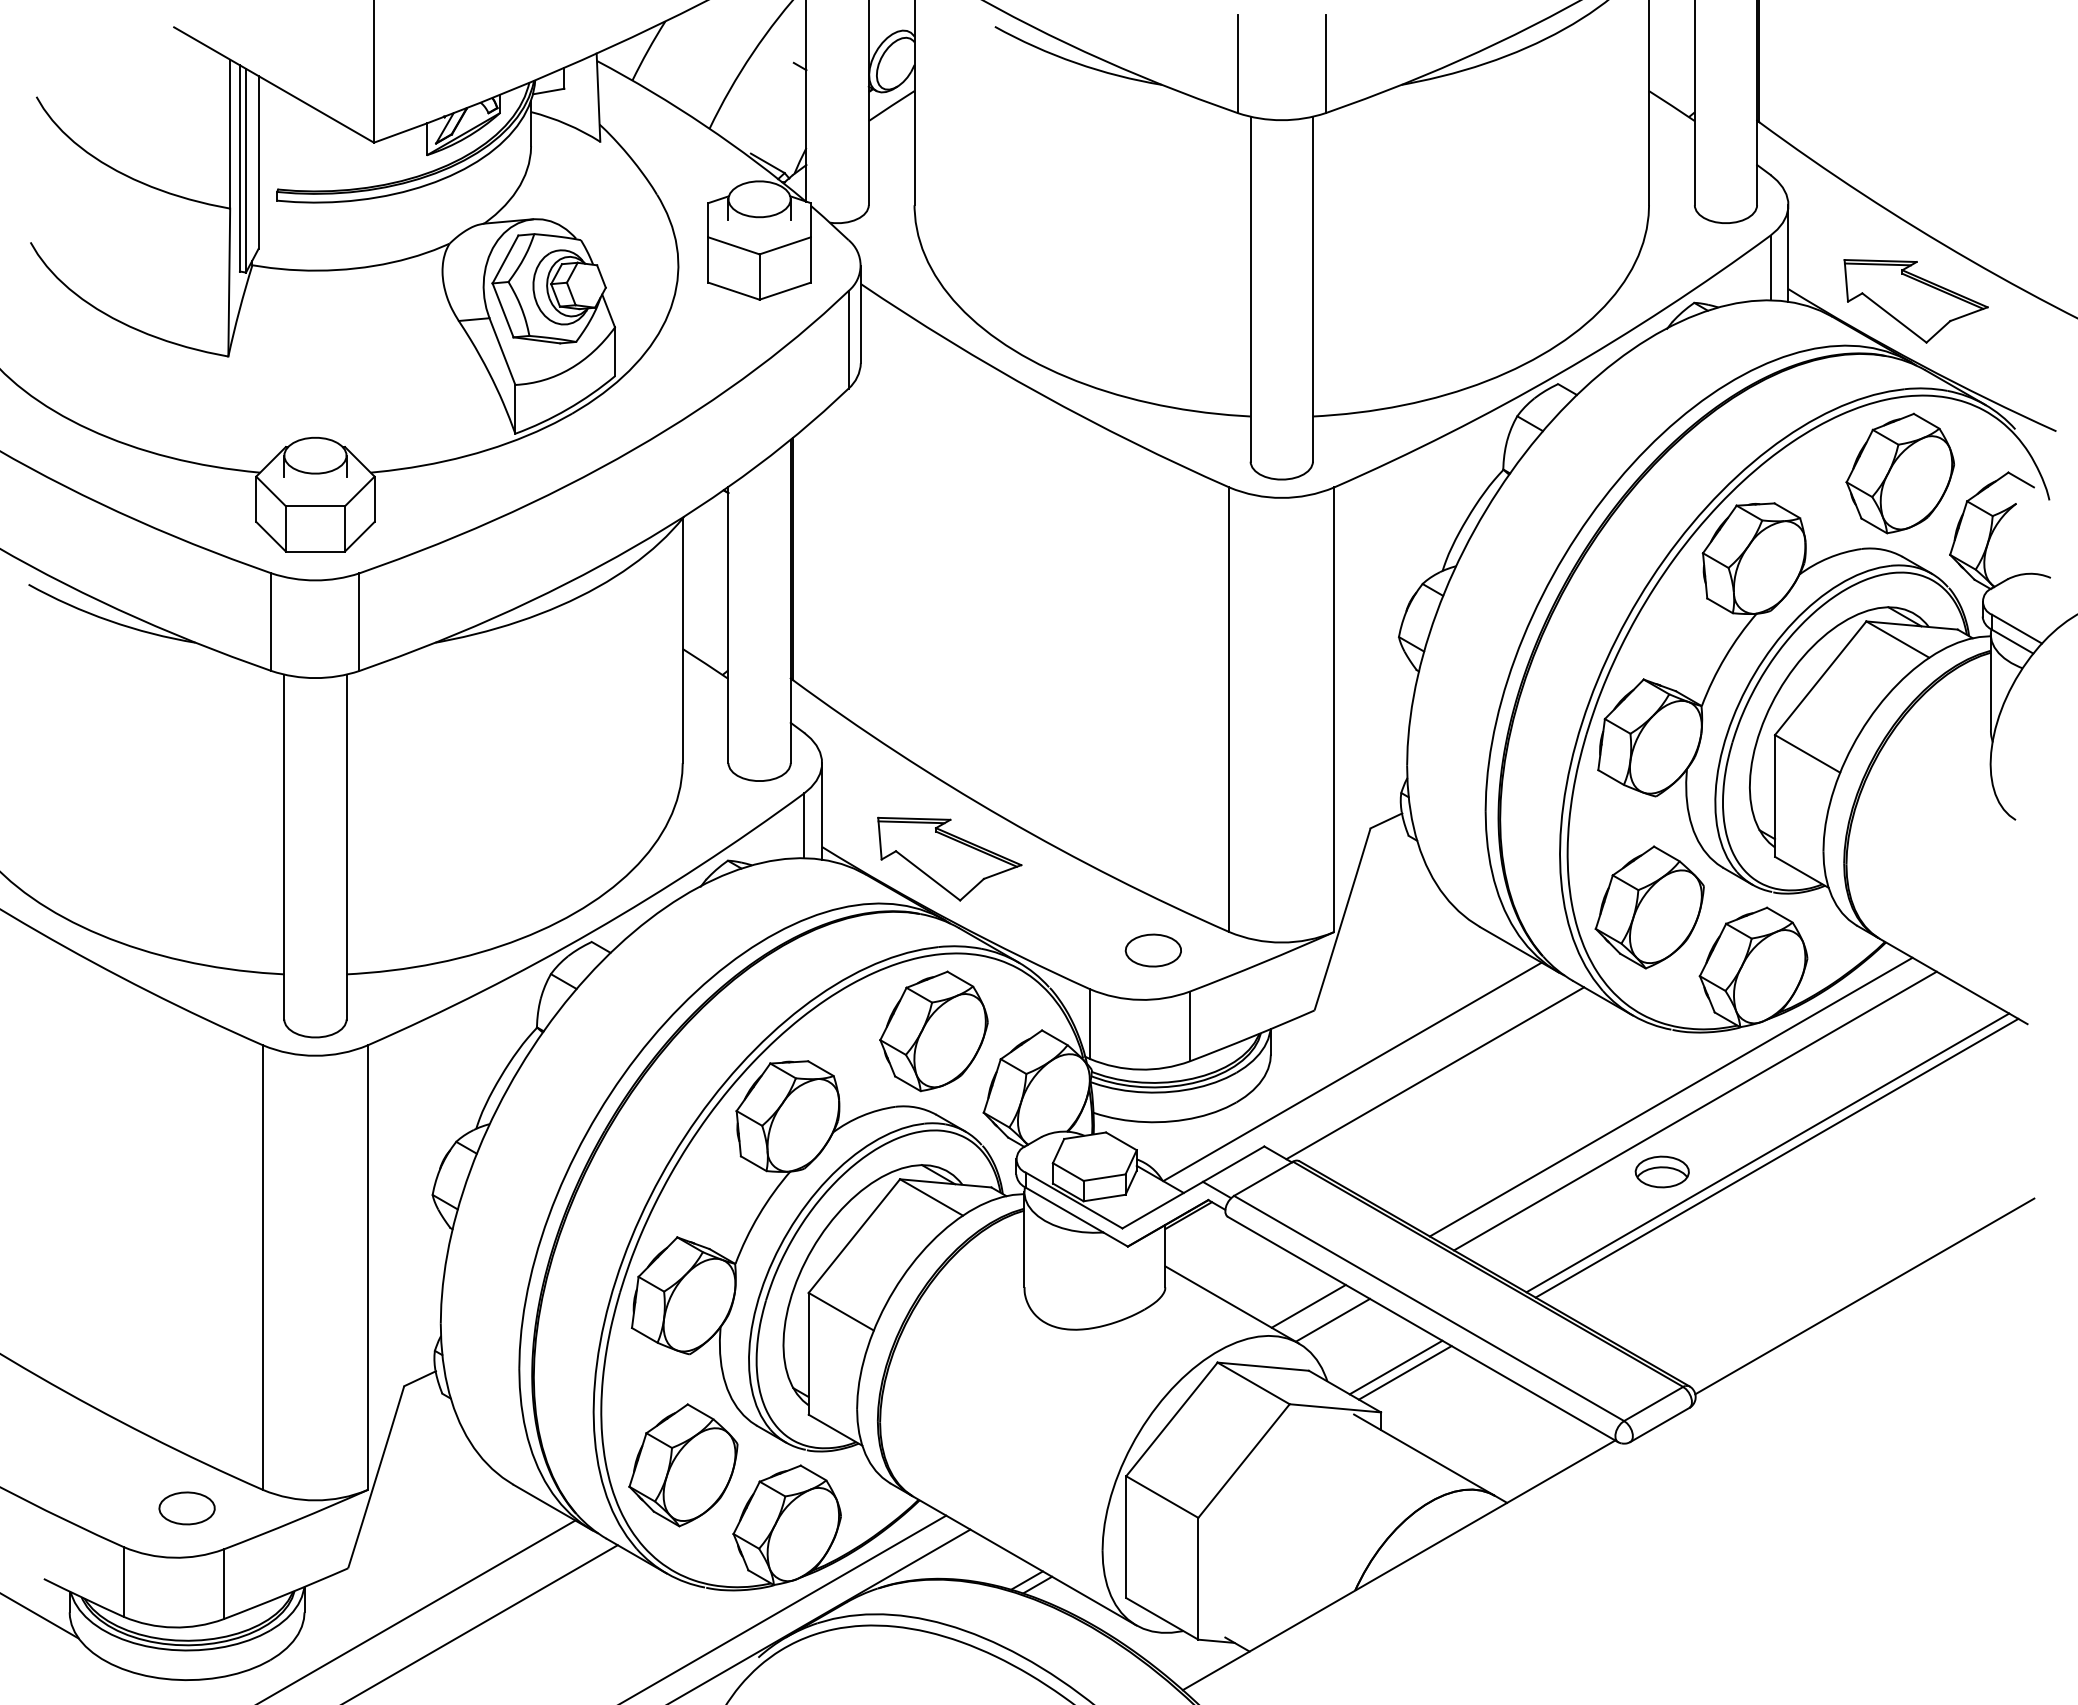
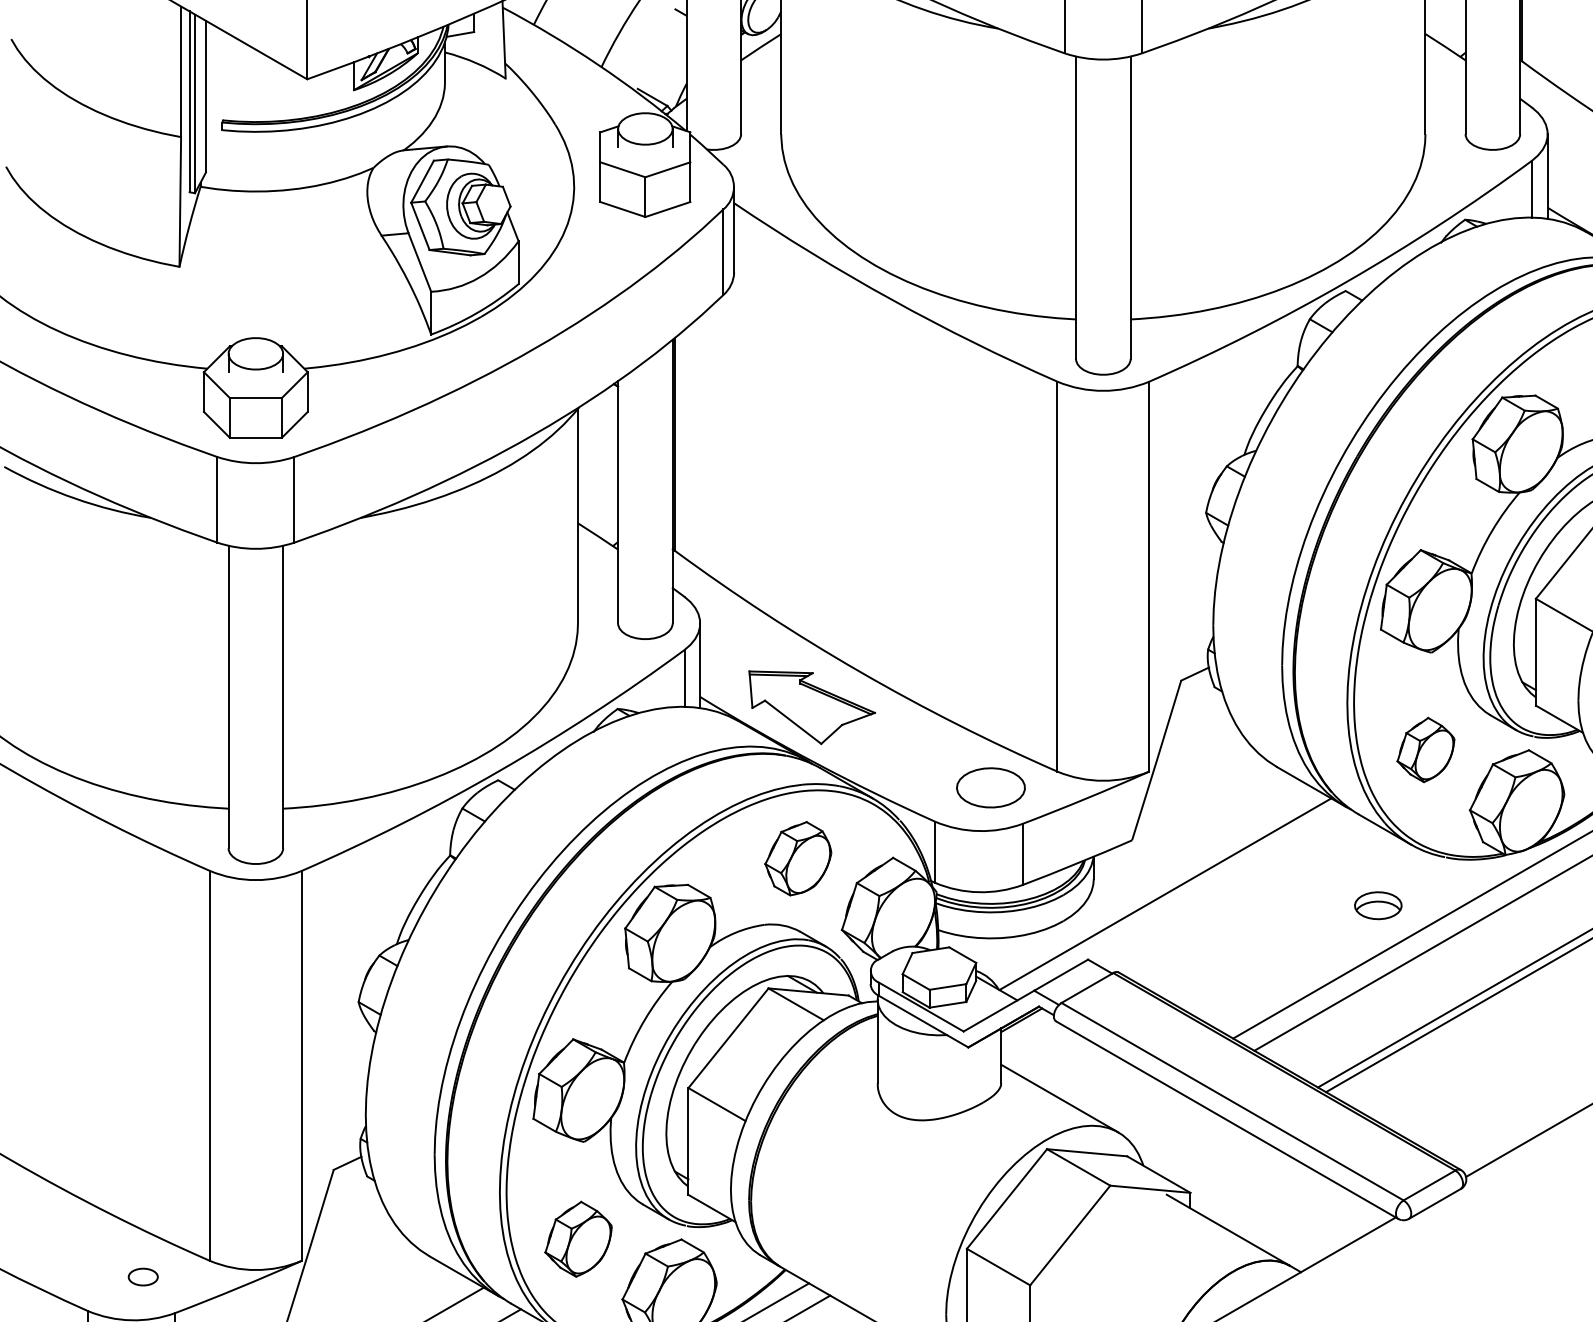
part: (1649, 907) -> (1425, 750), size x0.6
part: (1152, 950) -> (989, 787), size x1.4
part: (933, 1031) -> (797, 858), size x0.7
line: (1435, 1073) -> (1238, 895), removed
part: (1661, 1171) -> (1377, 905), moved
line: (1308, 1305) -> (1126, 1099), removed
line: (1332, 1319) -> (1147, 1111), removed
line: (1395, 1367) -> (1203, 1153), removed
line: (1404, 1372) -> (1210, 1157), removed
part: (683, 1465) -> (578, 1239), size x0.7
part: (186, 1508) -> (142, 1277), size x0.6

